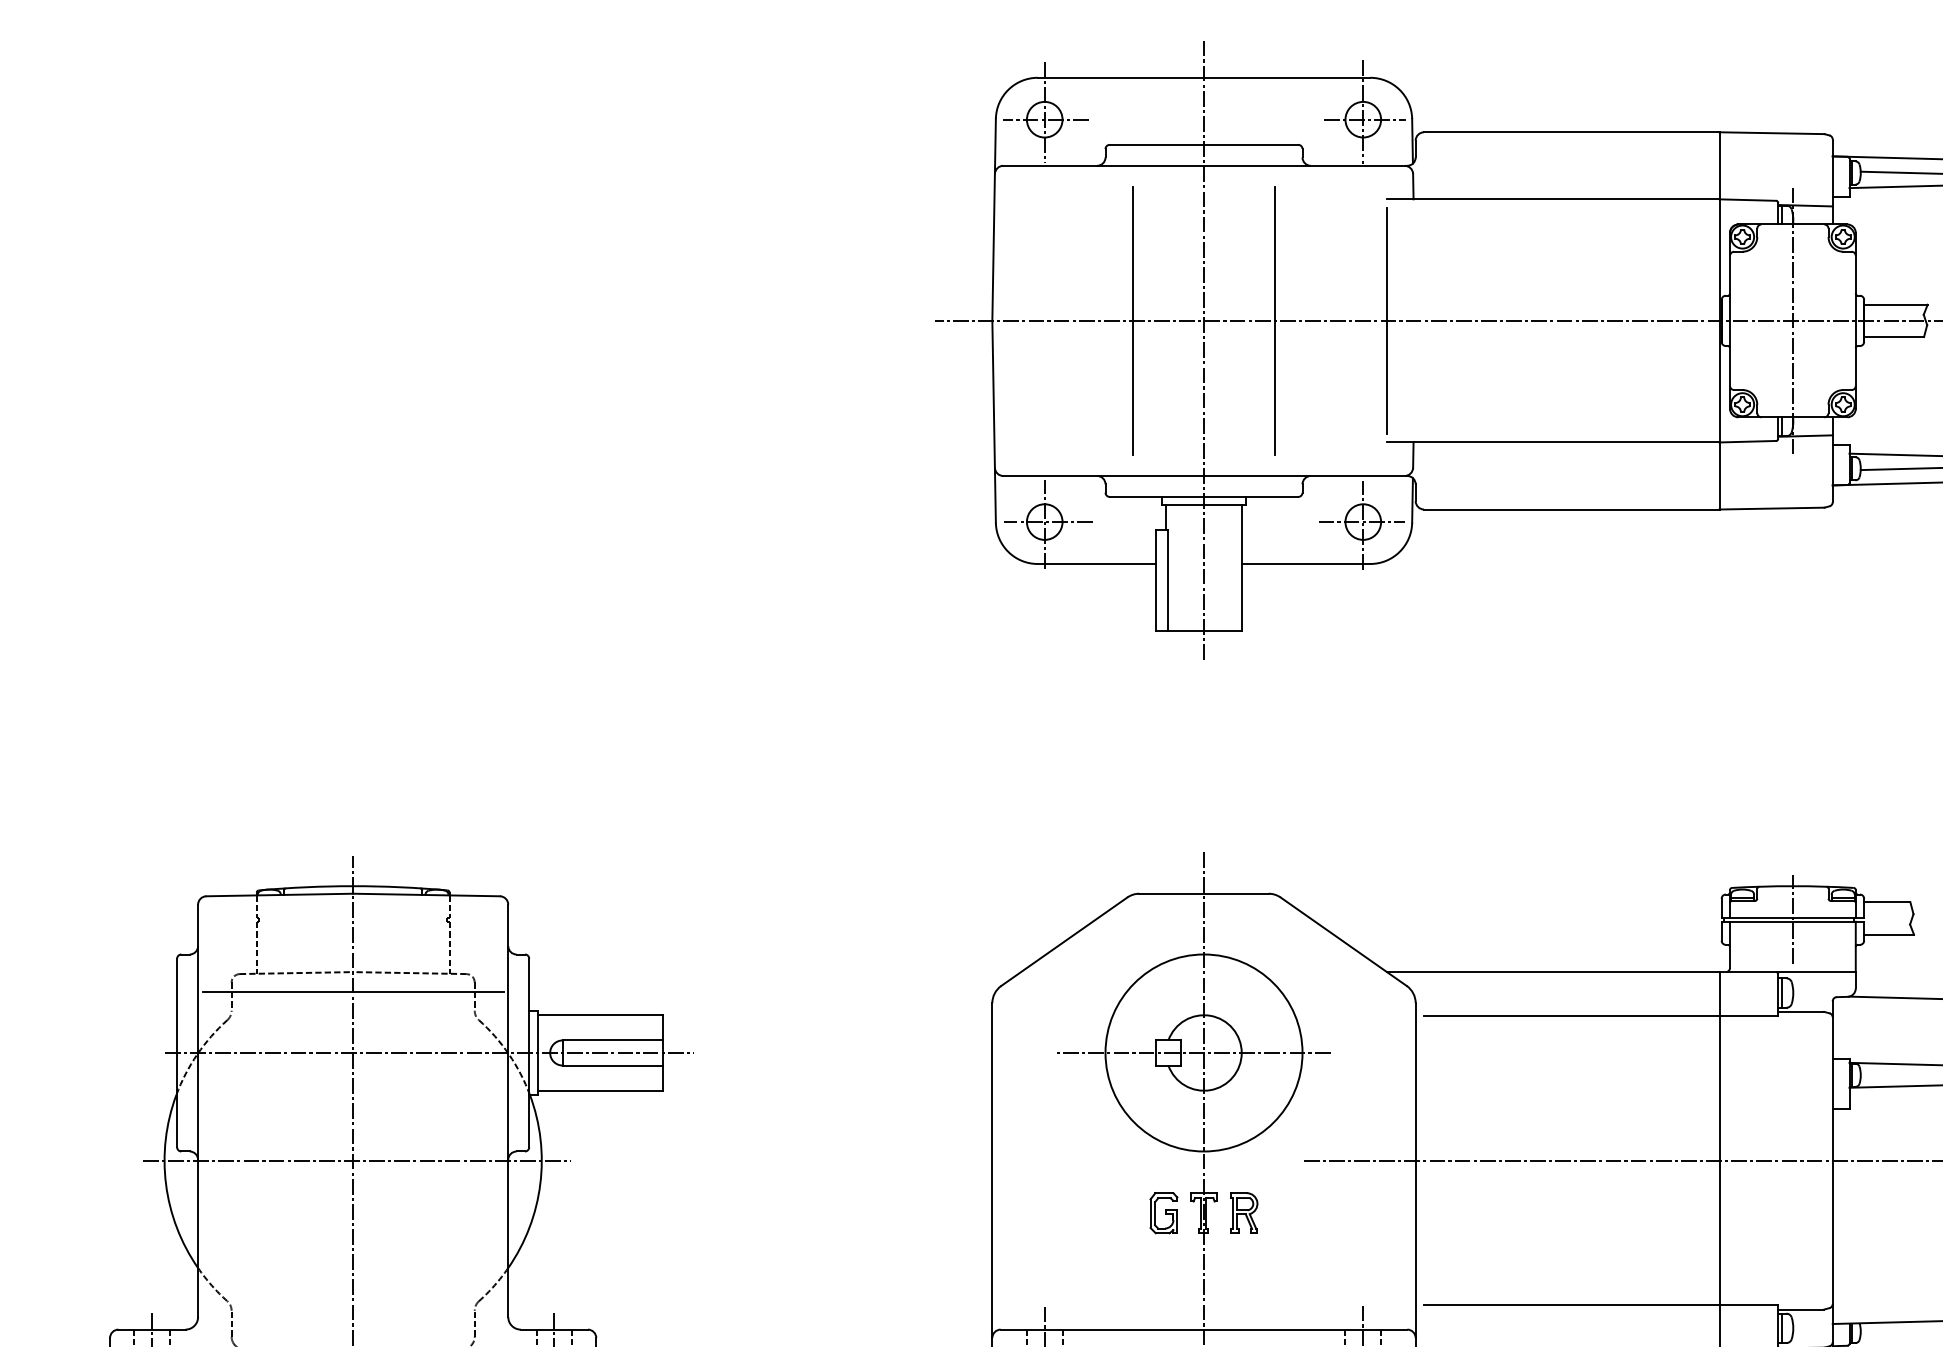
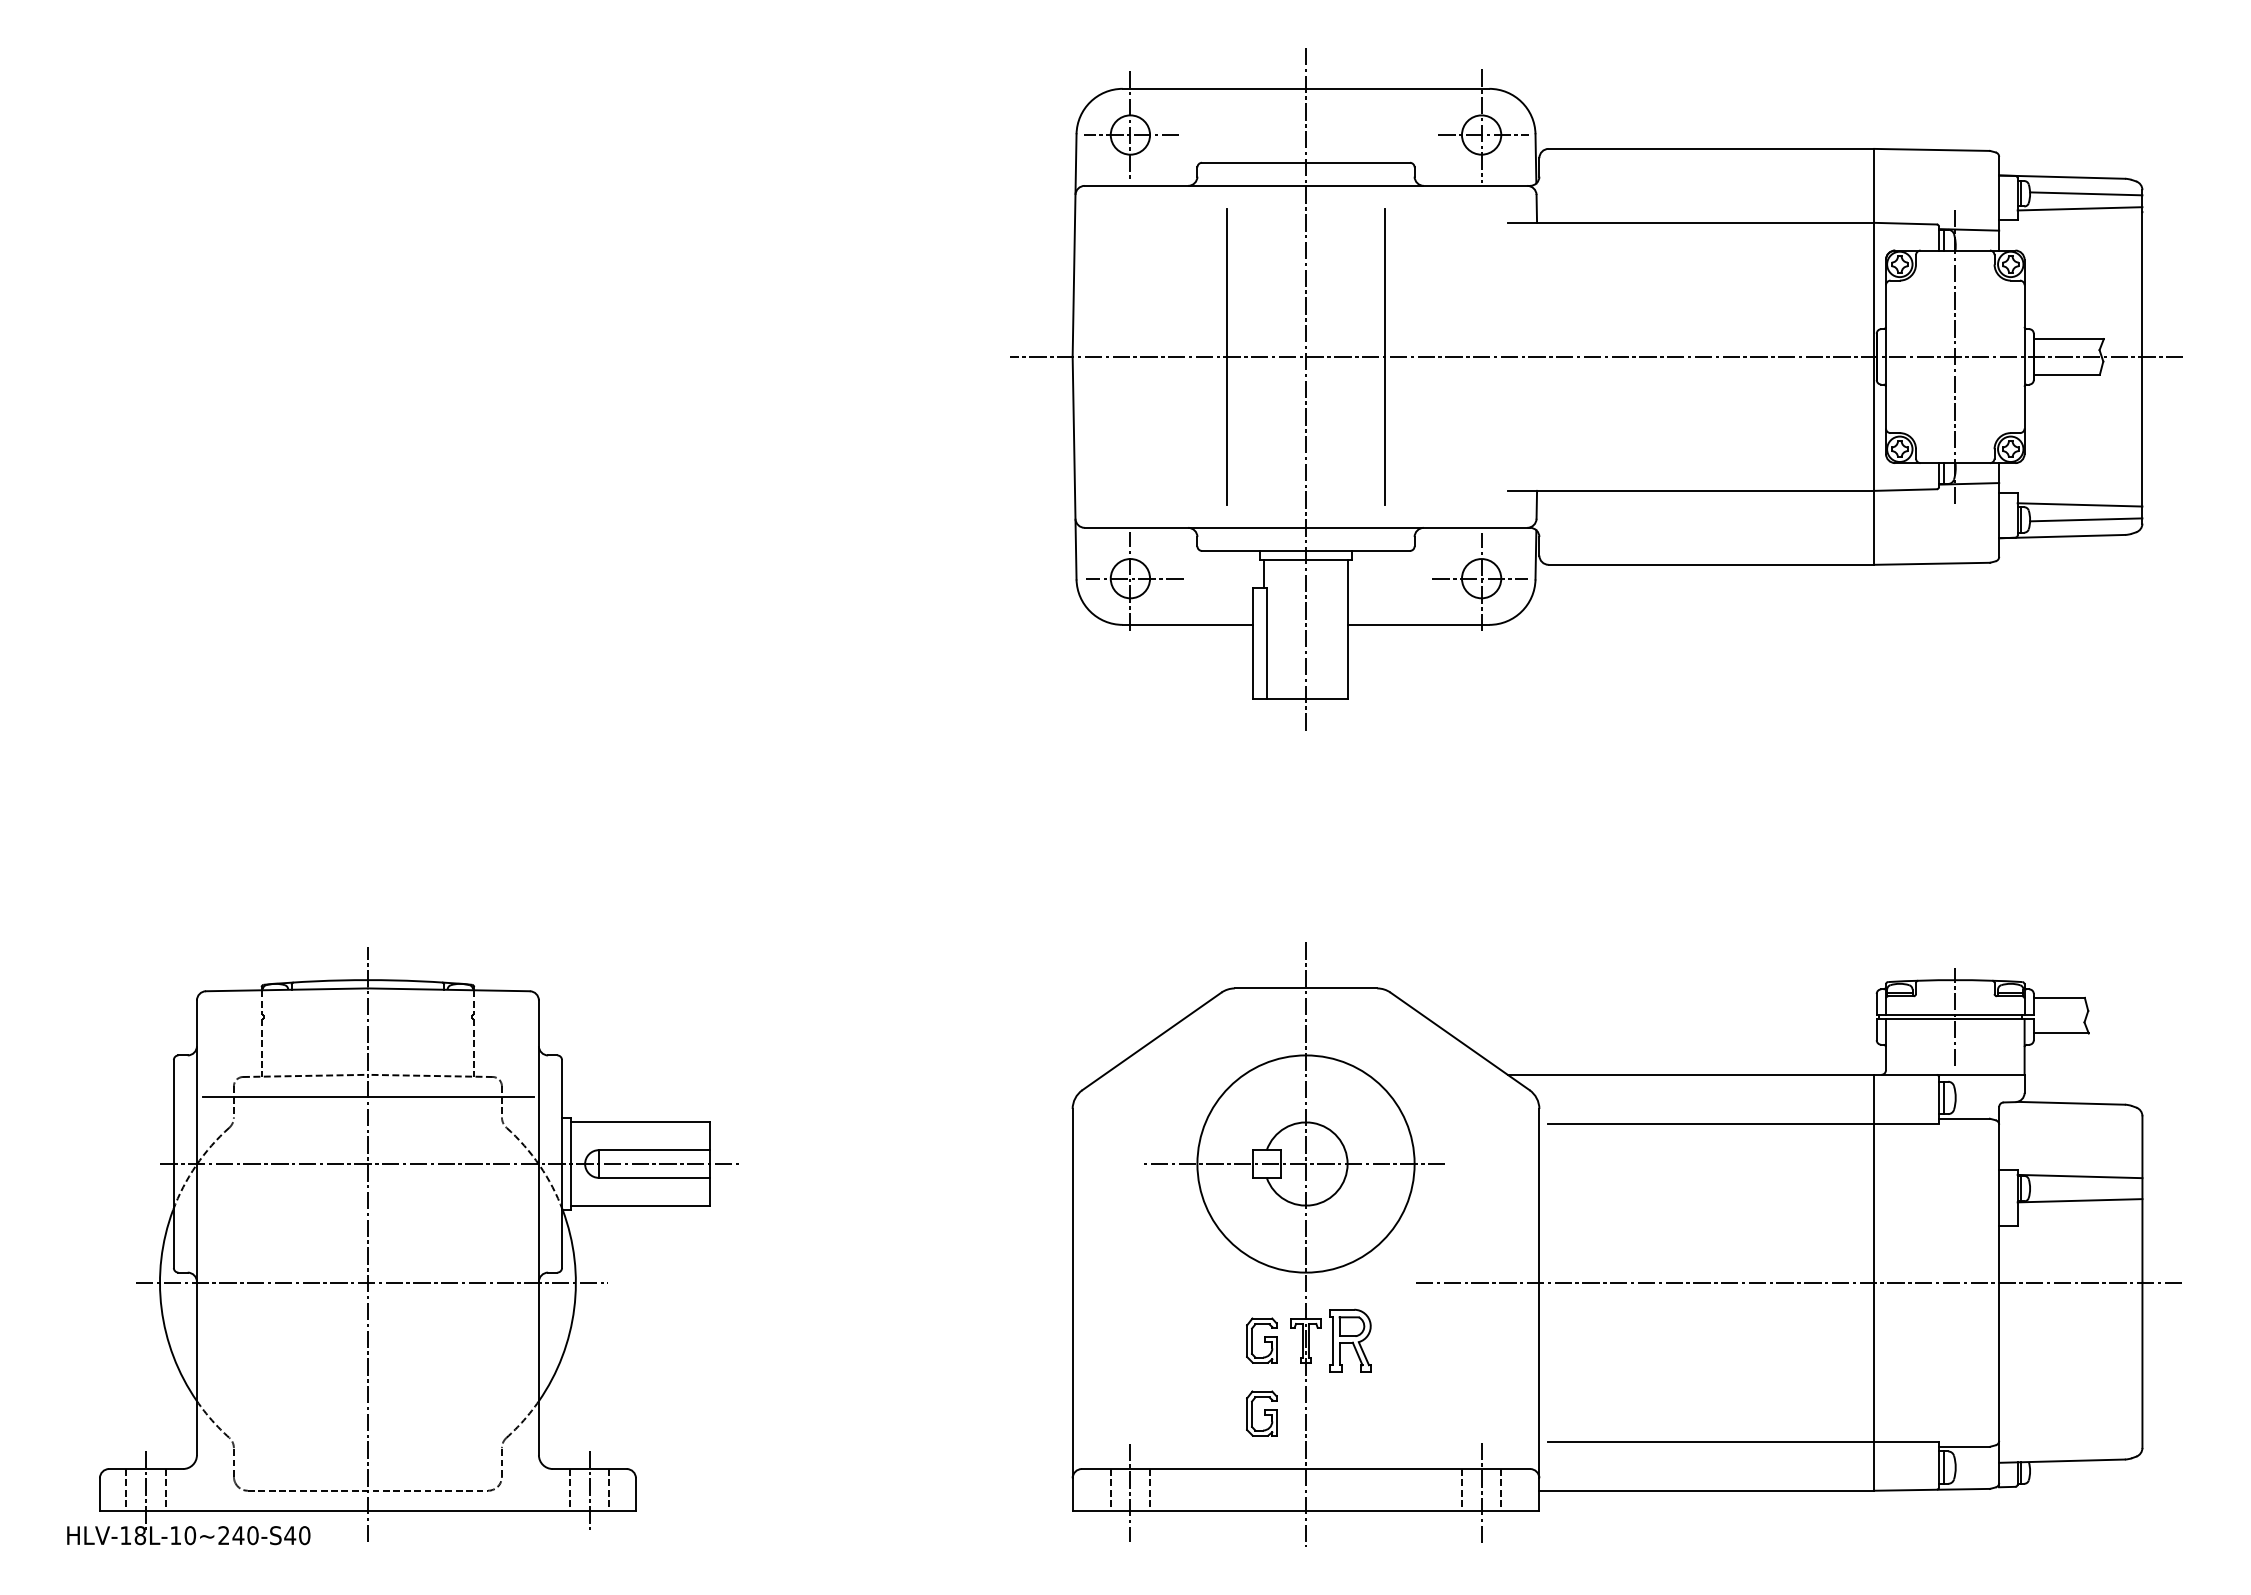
line: (1386, 320) -> (1507, 356), removed
part: (1244, 1213) -> (1350, 1340), size x1.4
part: (1163, 1279) -> (1261, 1413), added

